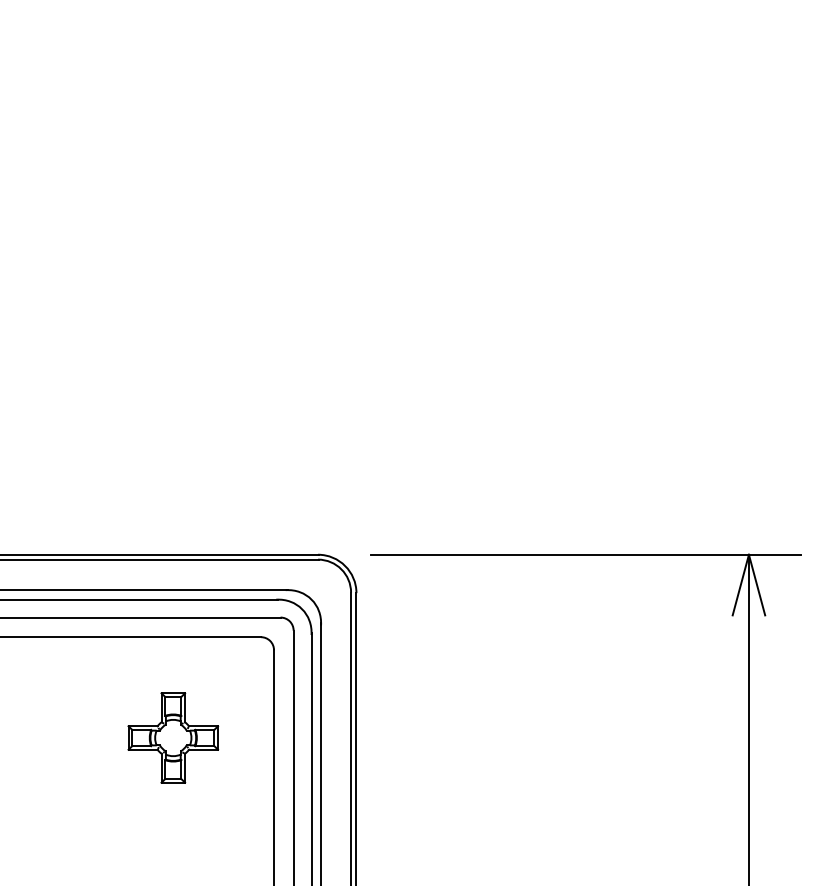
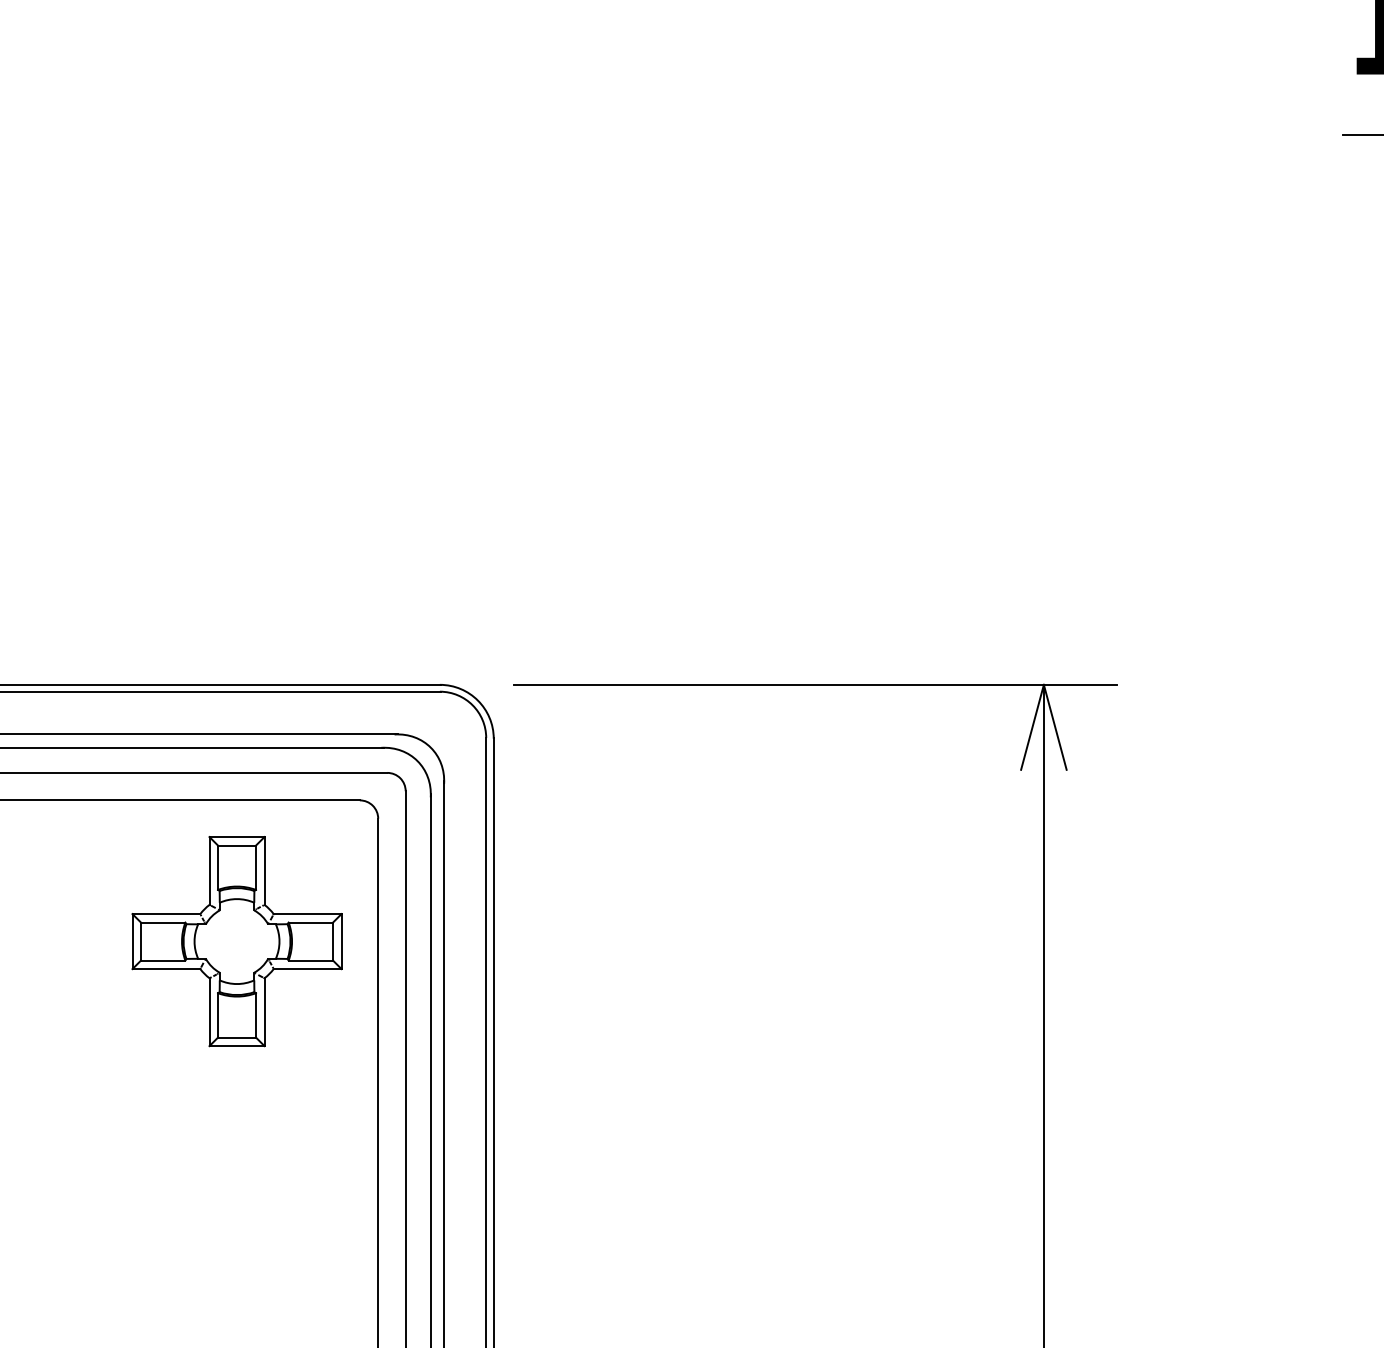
part: (172, 737) -> (236, 941), size x1.67

